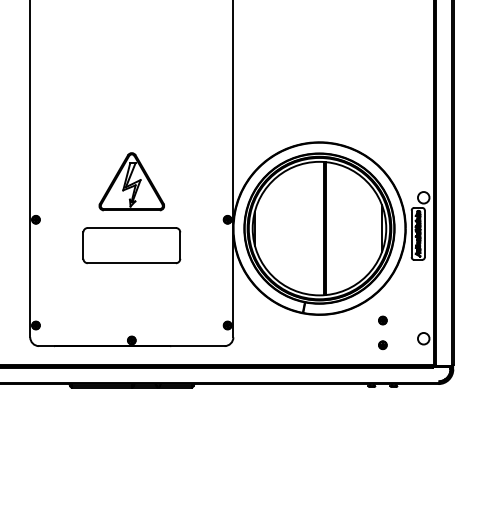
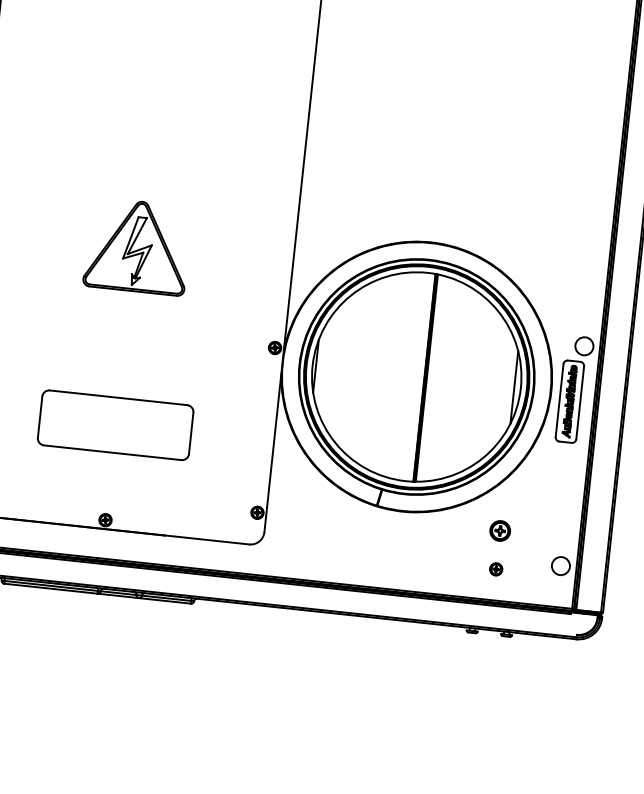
part: (131, 181) -> (137, 246), moved
part: (131, 245) -> (115, 425), moved
part: (382, 320) -> (499, 530), size x1.6

